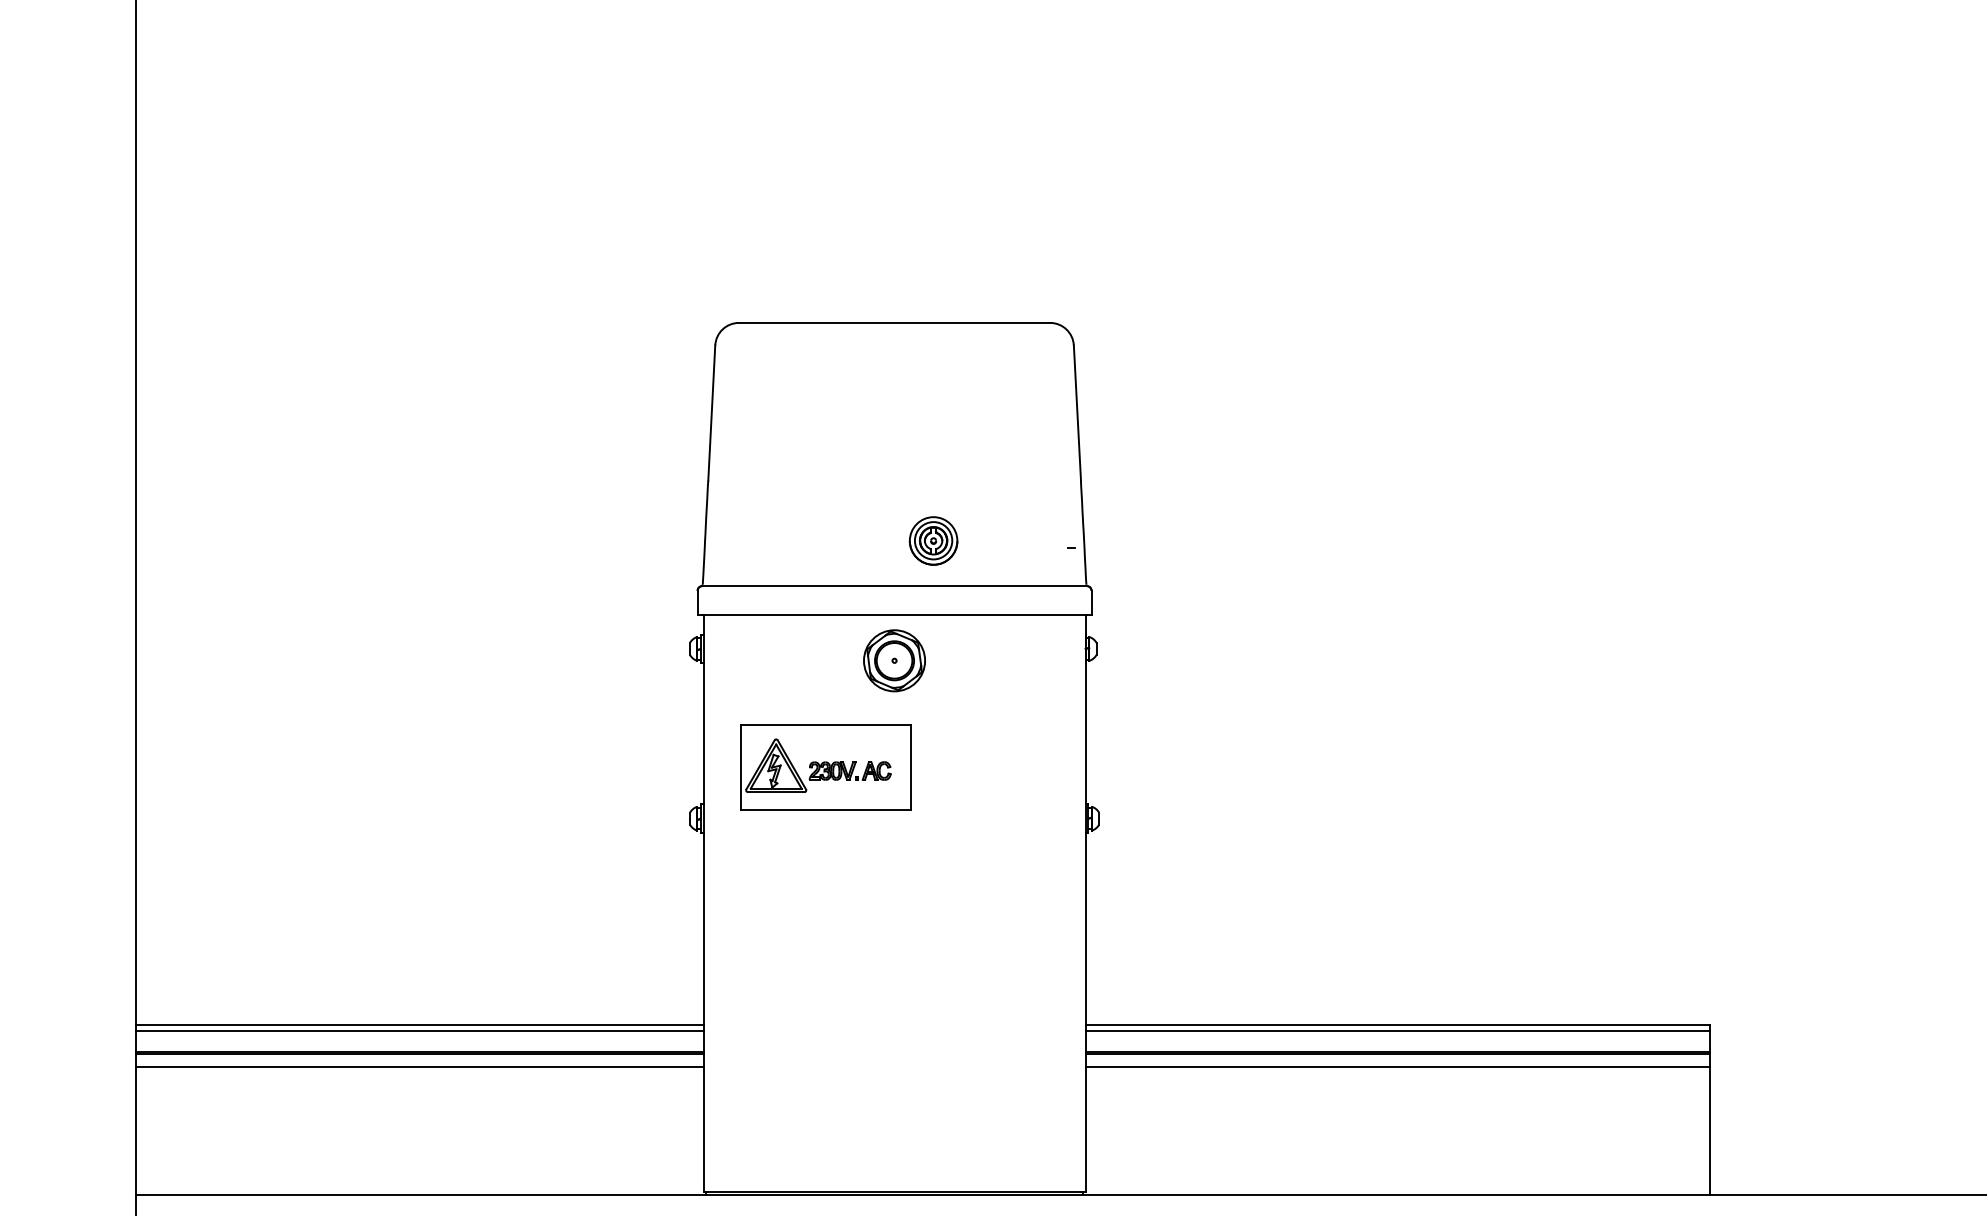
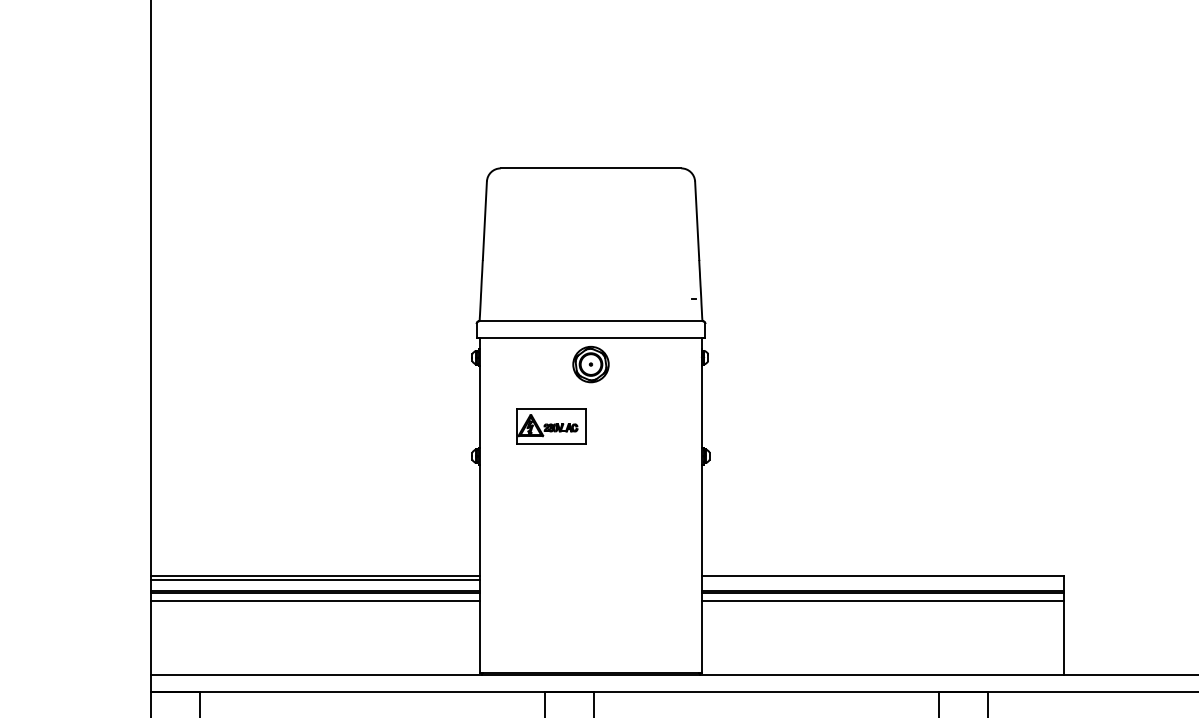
part: (933, 540) -> (613, 294), removed
part: (824, 767) -> (550, 426), size x0.7
line: (1396, 1031) -> (882, 579), removed

